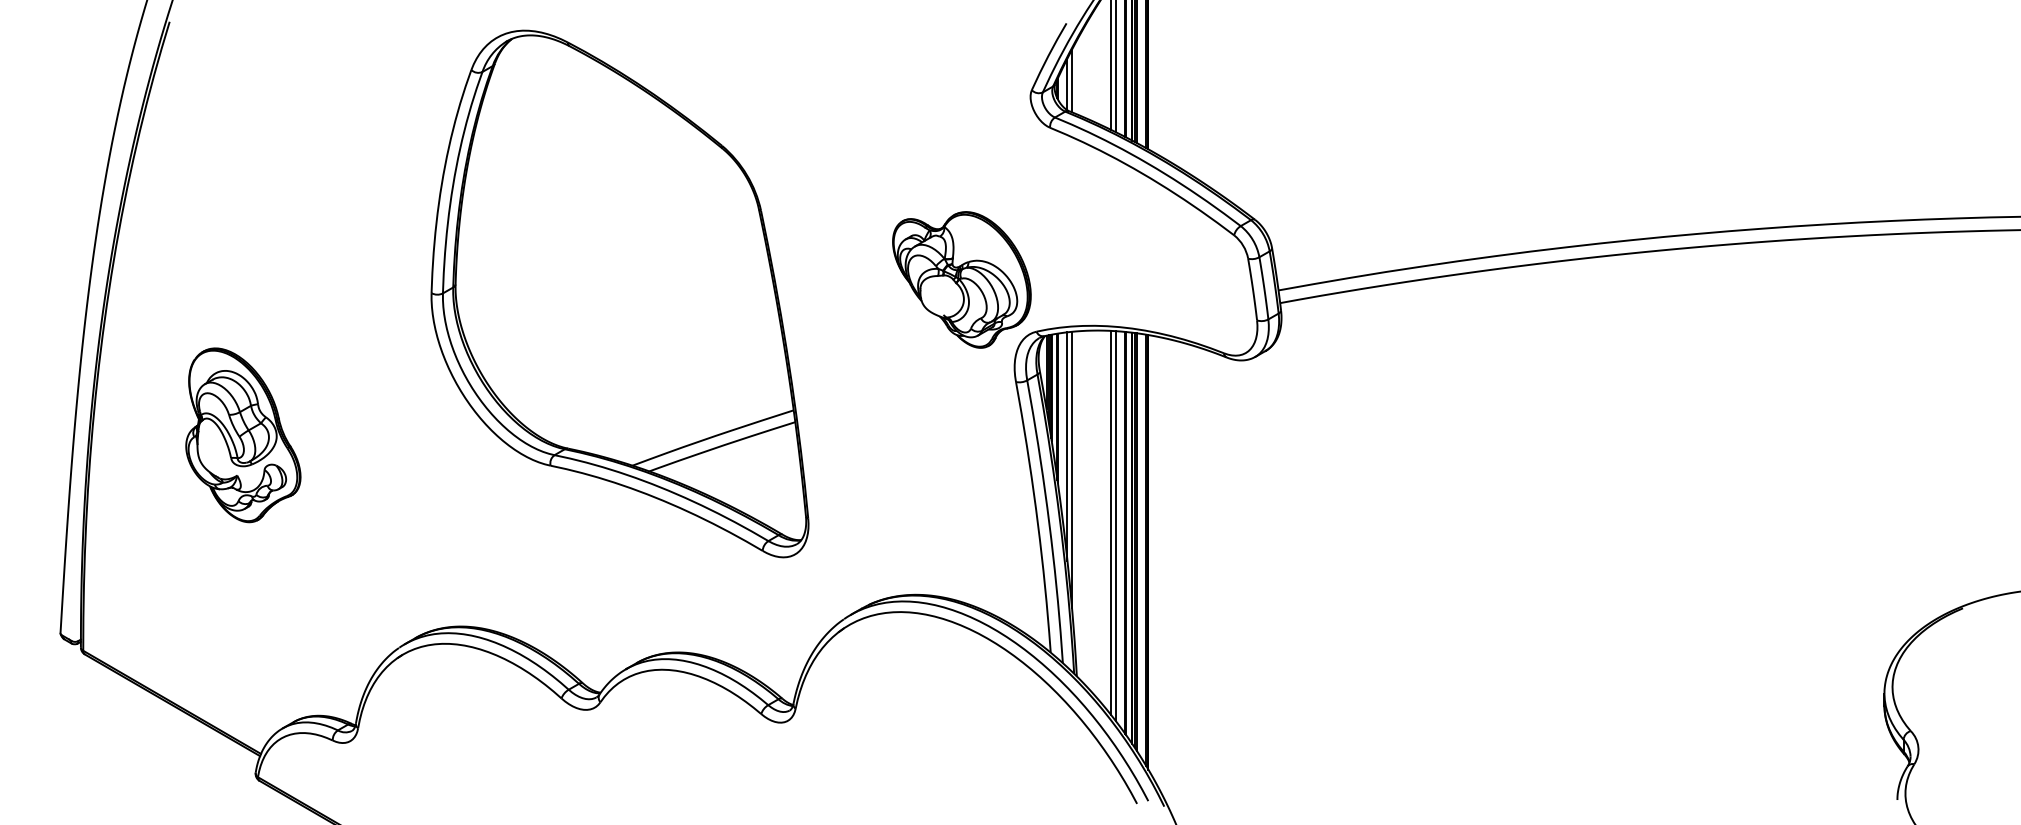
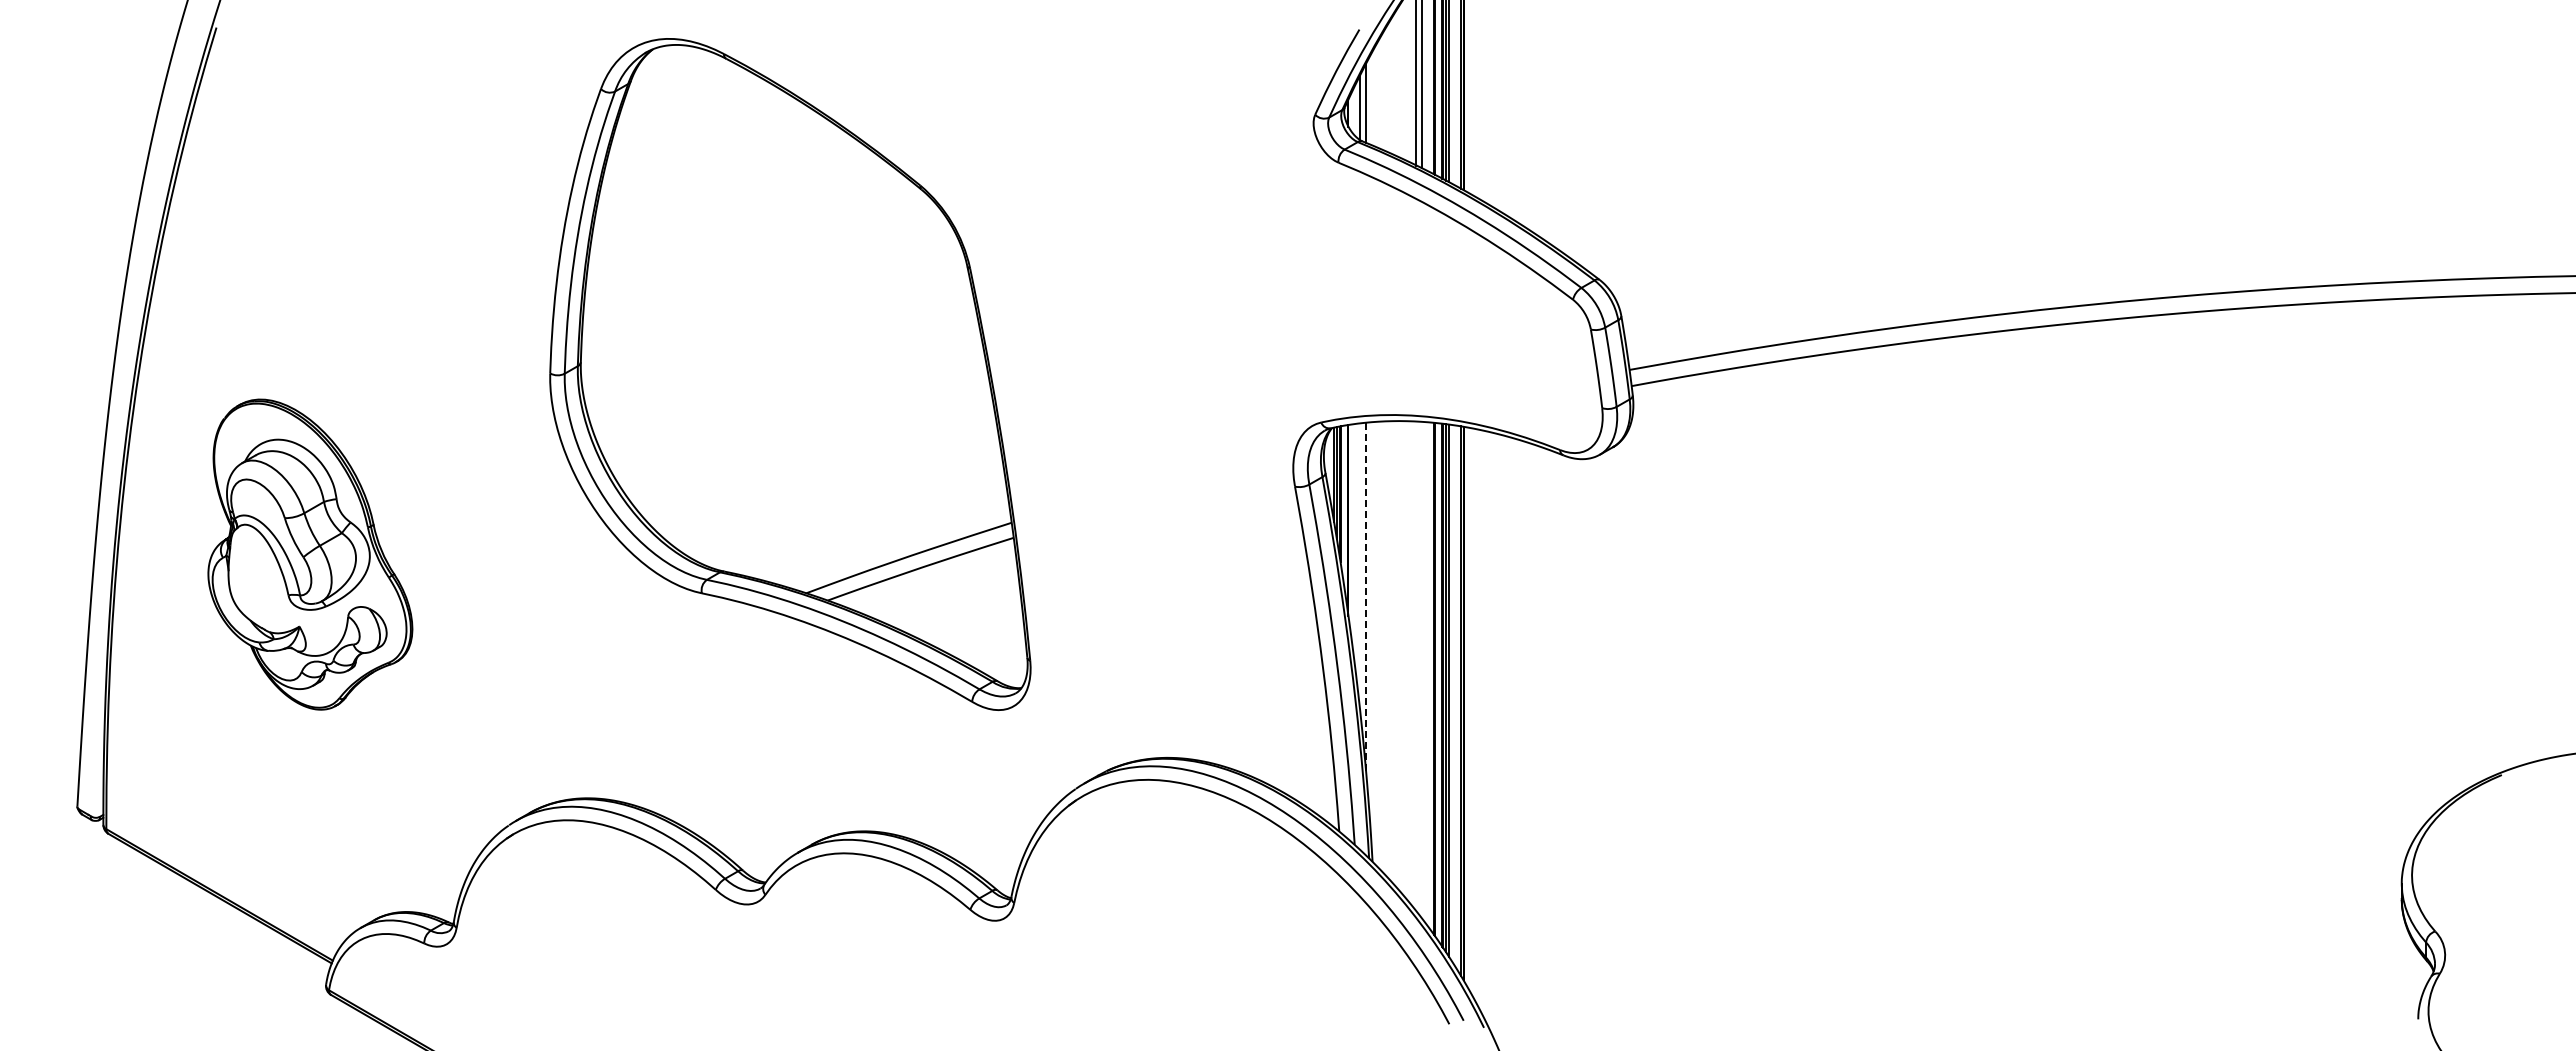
part: (961, 279) -> (1225, 356), removed
part: (243, 435) -> (310, 554), size x1.4
line: (1067, 446) -> (1360, 568), removed
line: (1072, 469) -> (1366, 598), solid -> dashed
line: (1111, 523) -> (1416, 666), removed
line: (1116, 525) -> (1422, 669), removed

